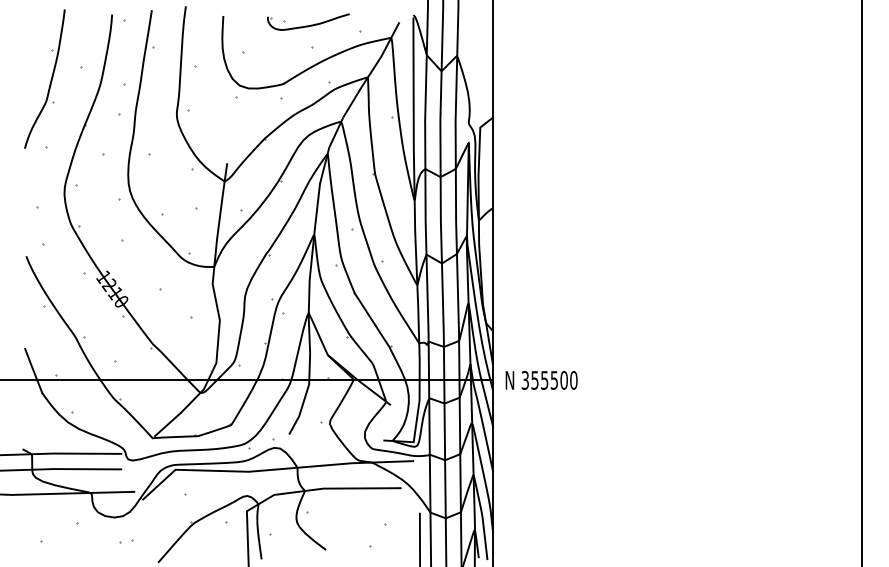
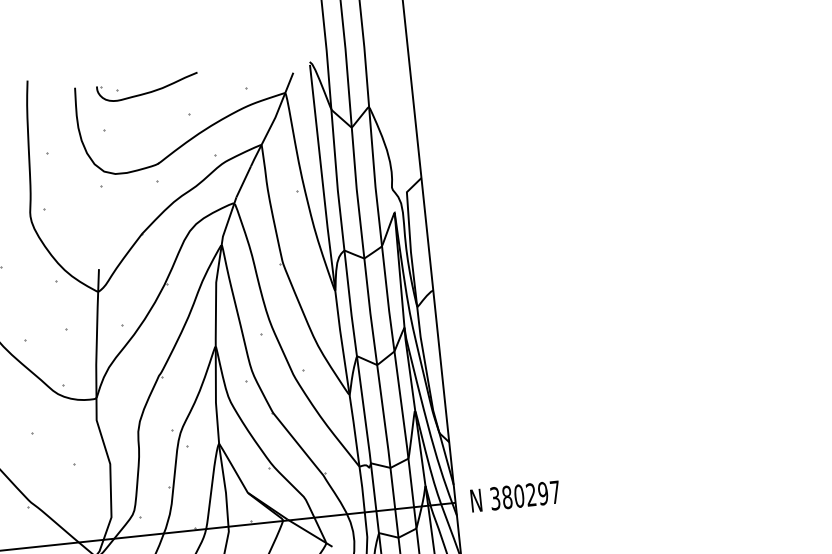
part: (308, 21) -> (147, 87), moved
text: (554, 380) -> (531, 494), 355500 -> 380297

